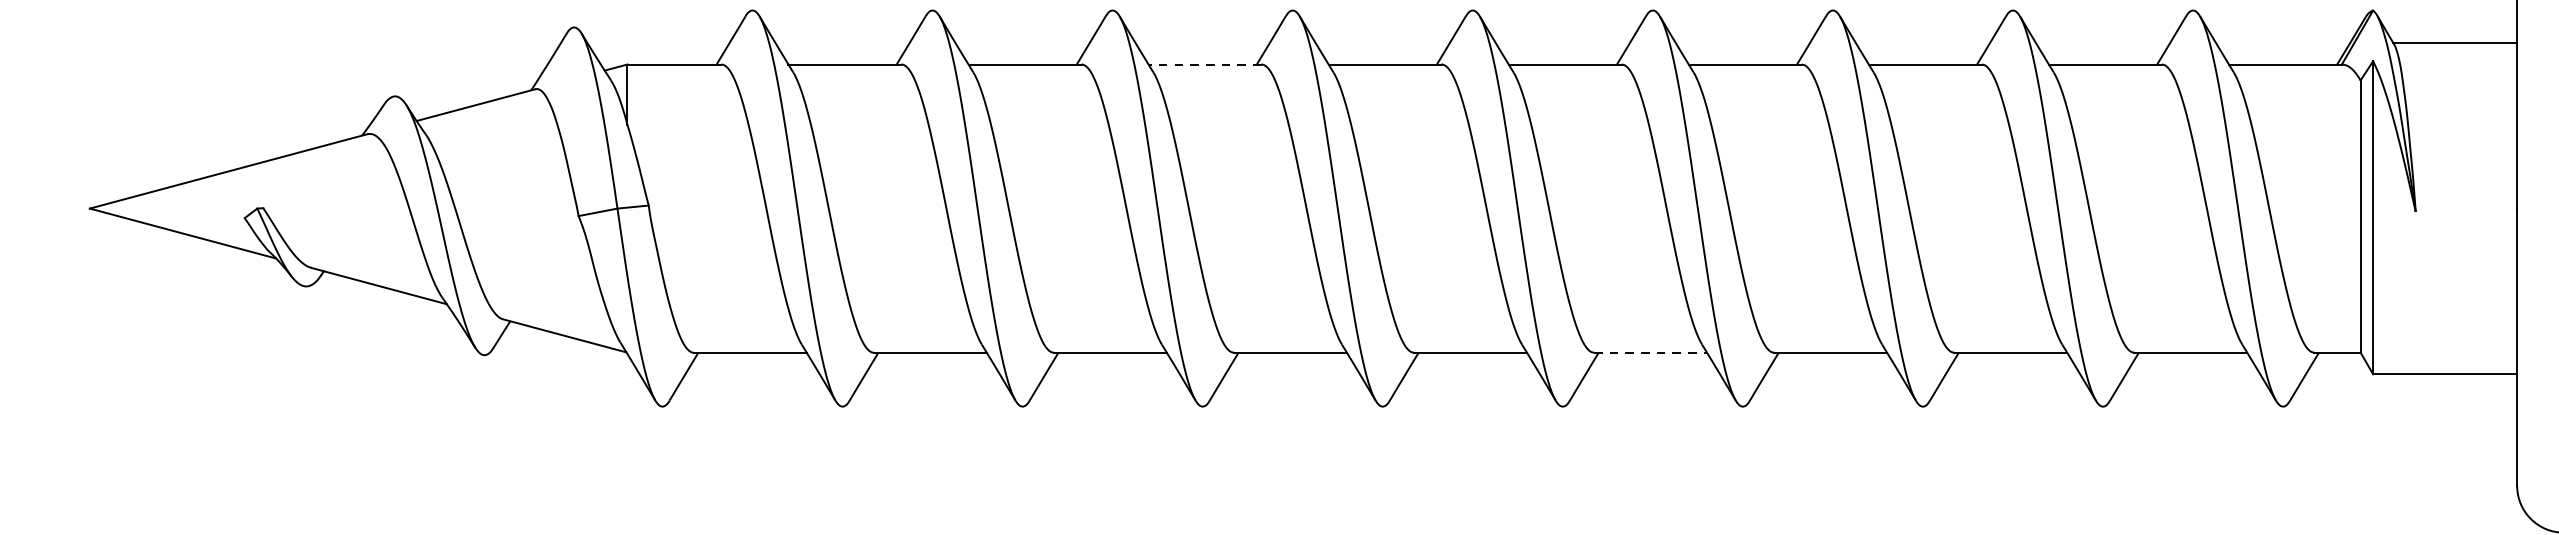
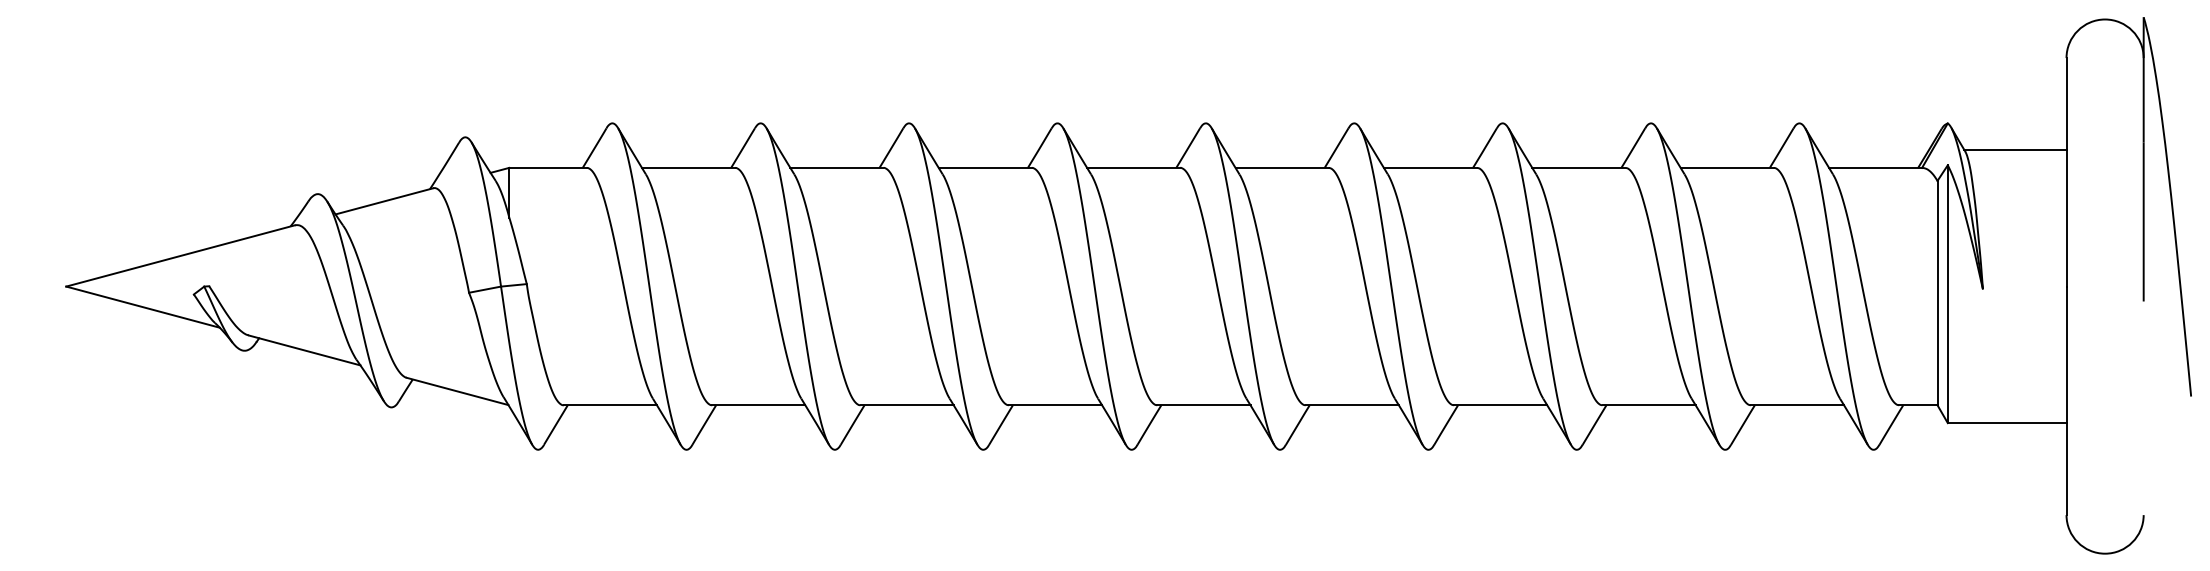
line: (1205, 64) -> (985, 167), dashed -> solid
line: (1650, 352) -> (1352, 405), dashed -> solid

